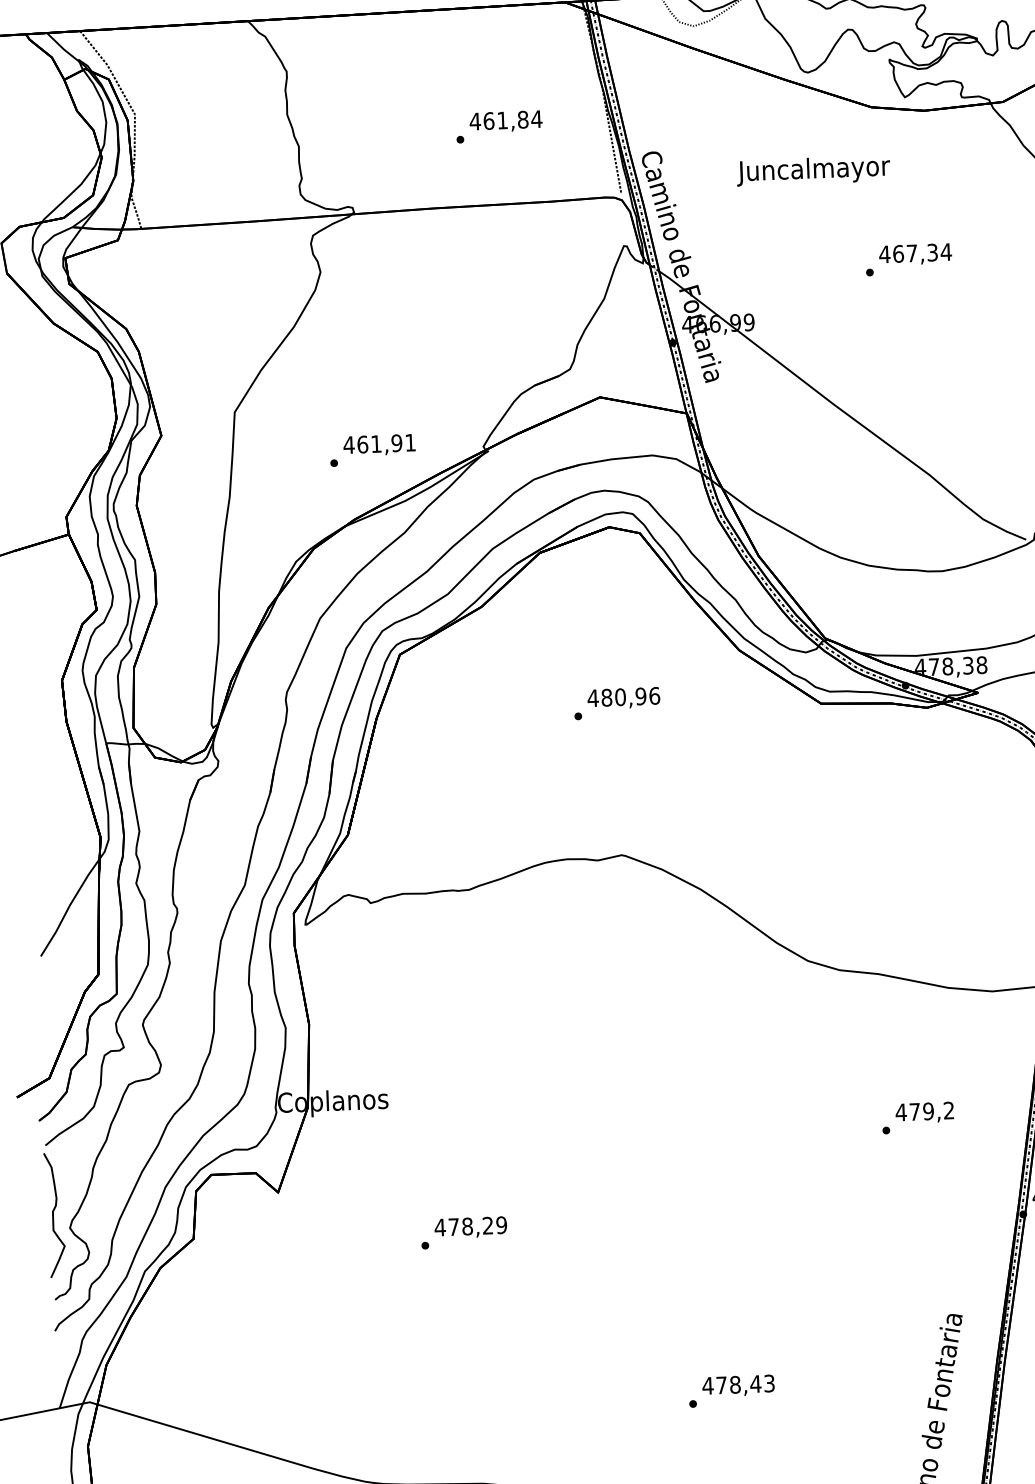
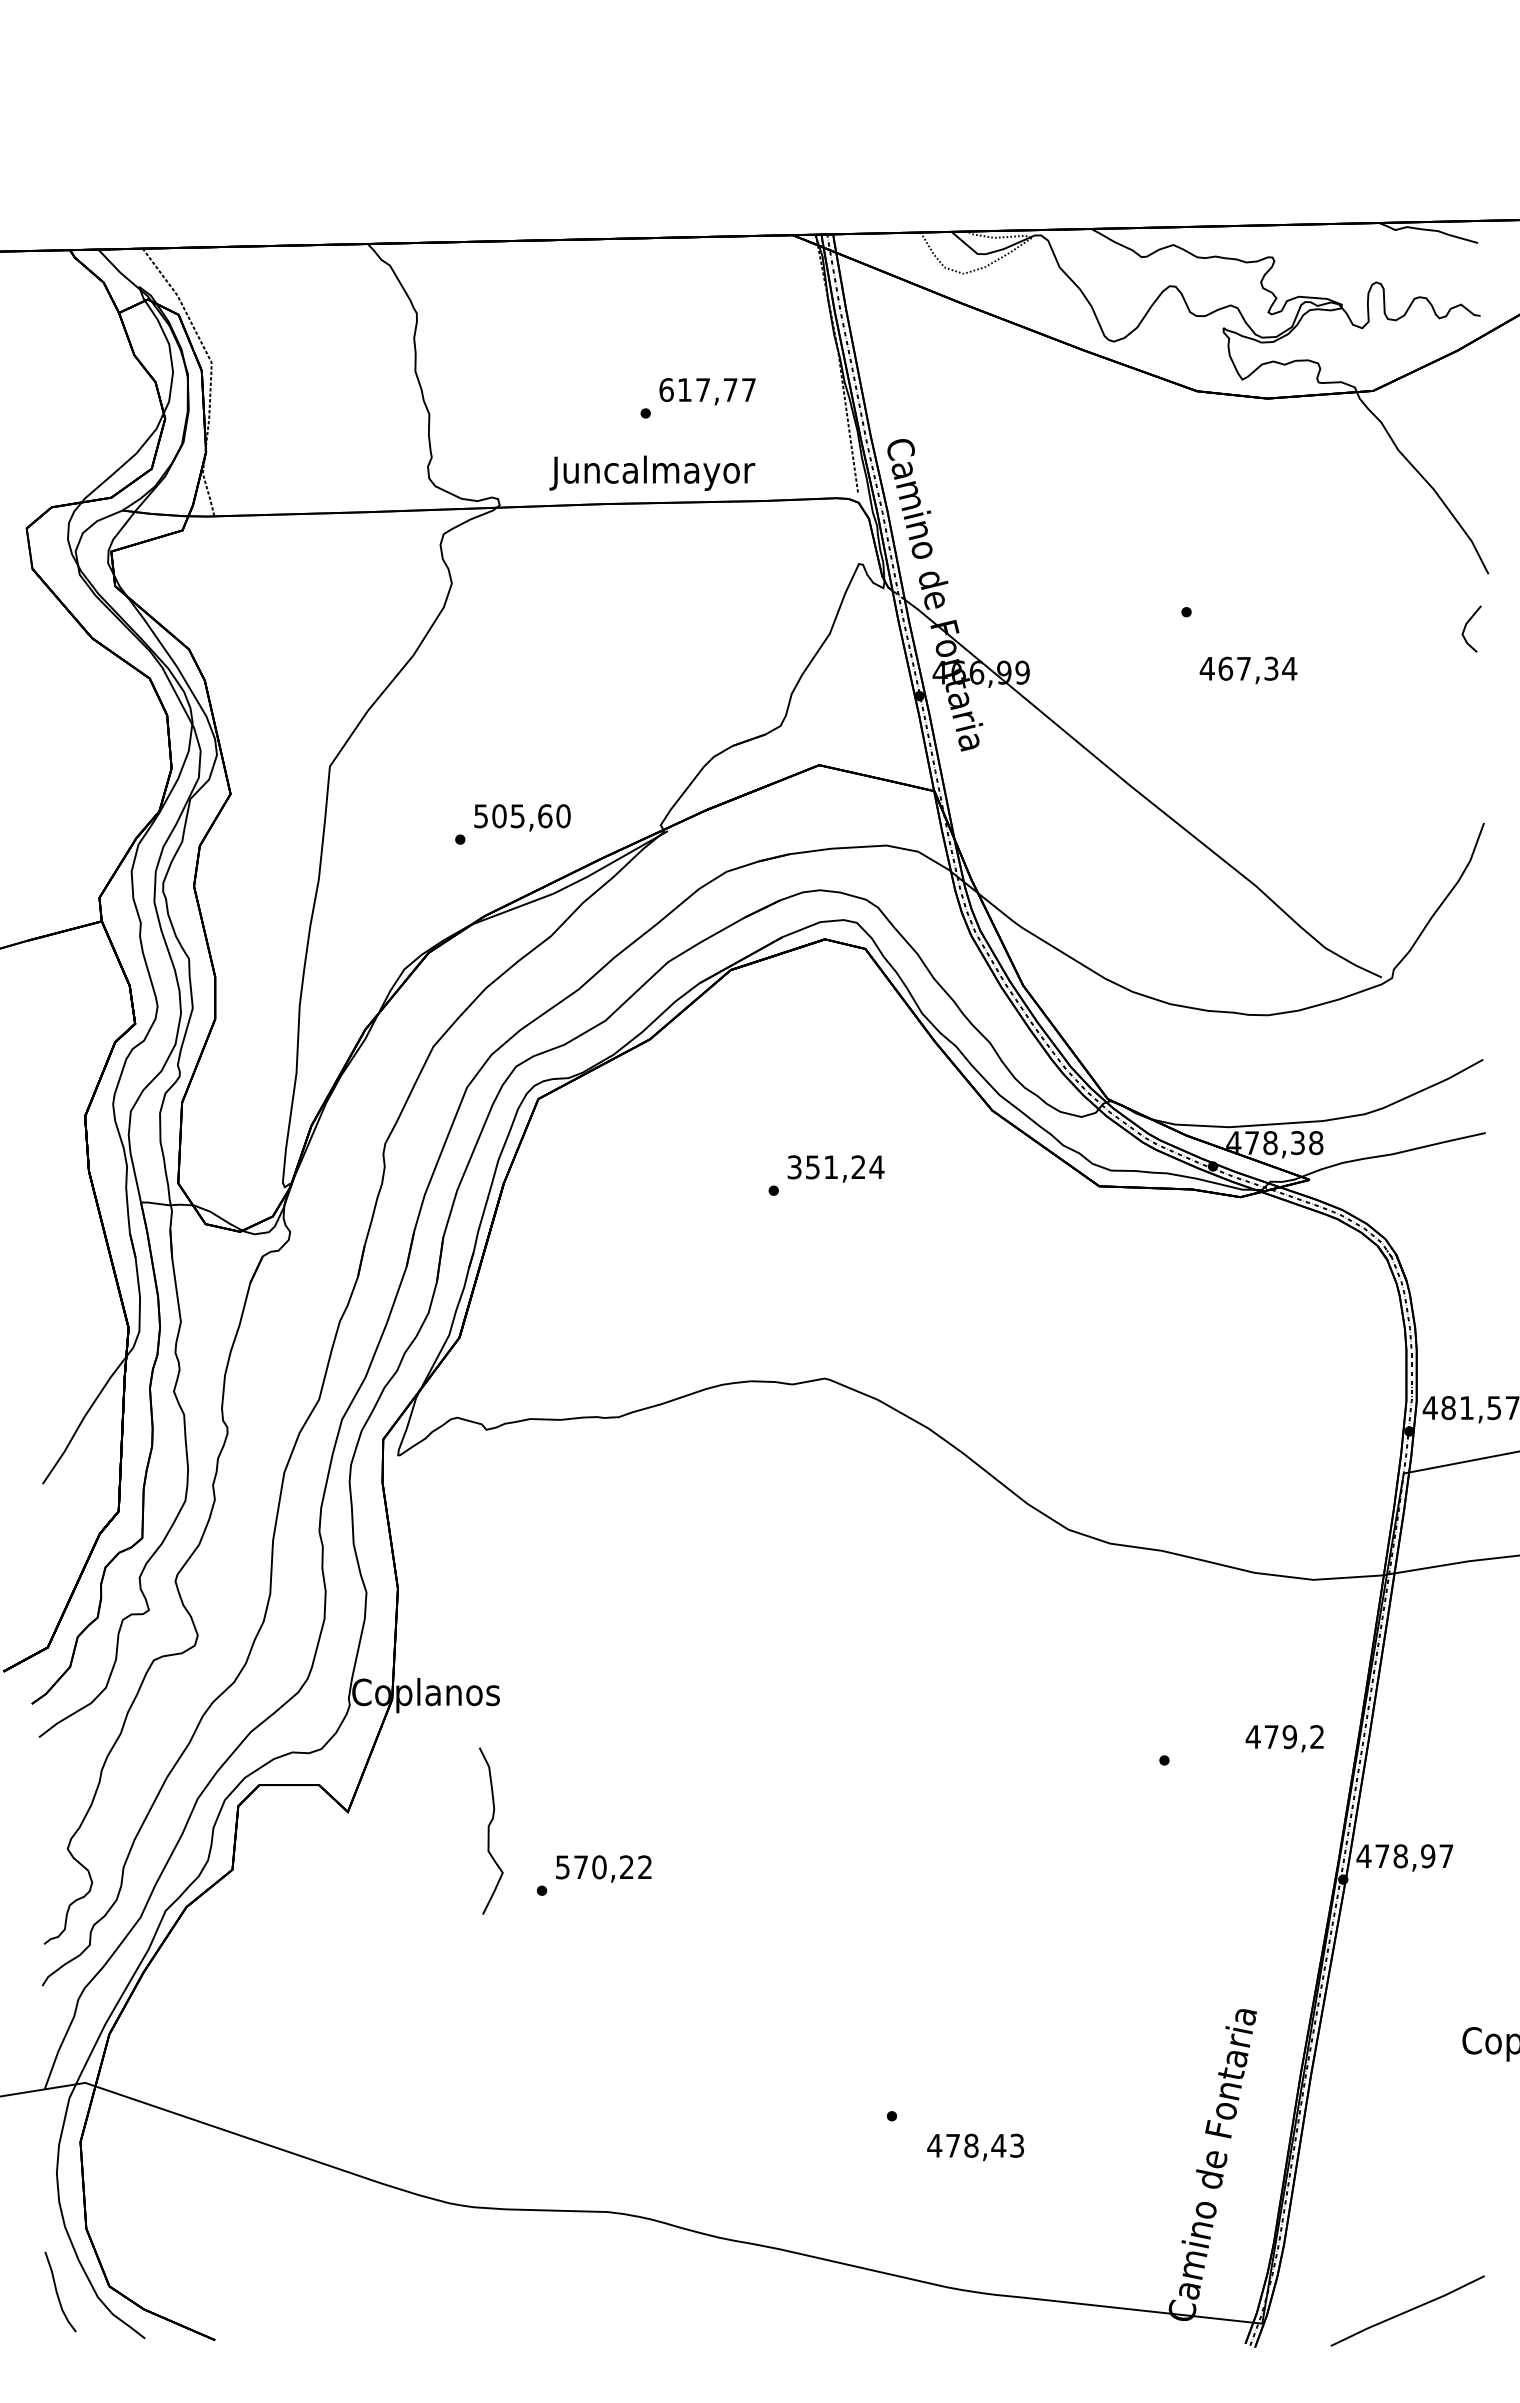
text: (505, 120) -> (707, 390), 461,84 -> 617,77
text: (813, 170) -> (652, 472), moved
text: (915, 254) -> (1248, 670), moved
text: (379, 444) -> (521, 816), 461,91 -> 505,60
text: (623, 697) -> (835, 1167), 480,96 -> 351,24
text: (924, 1112) -> (1284, 1738), moved
curve: (53, 1214) -> (489, 1830), moved
text: (470, 1226) -> (603, 1867), 478,29 -> 570,22
text: (738, 1386) -> (975, 2147), moved

